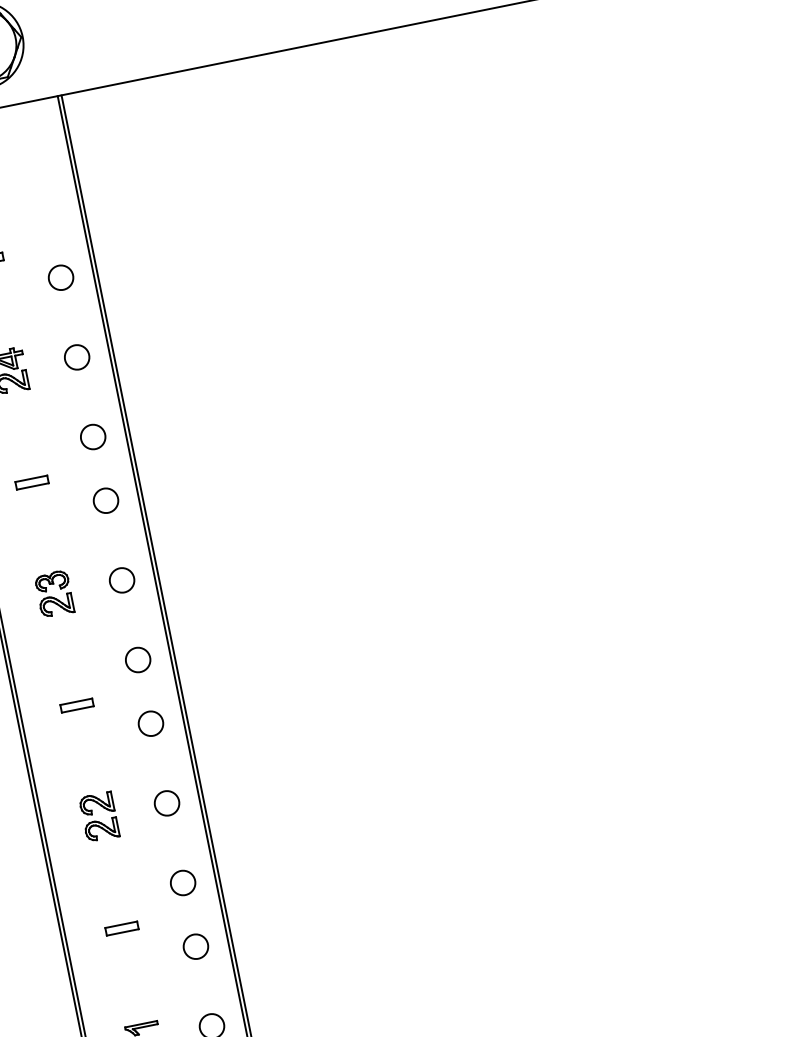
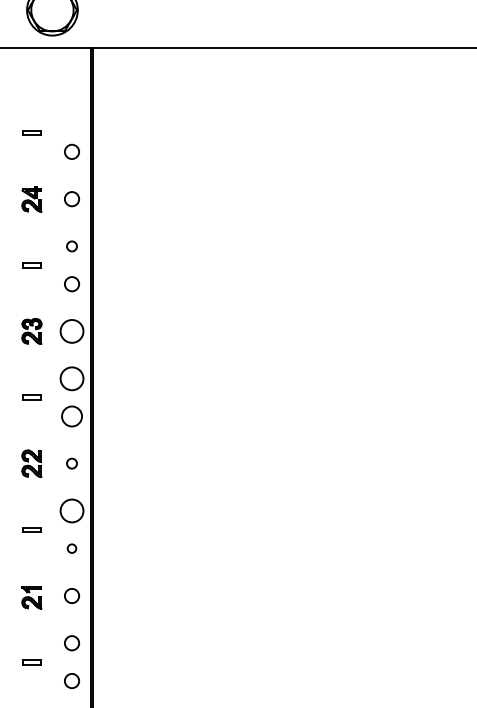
circle: (92, 437) -> (71, 246), size x0.7
circle: (121, 580) -> (71, 331), size x1.6
circle: (137, 659) -> (71, 378), size x1.6
circle: (150, 723) -> (71, 416), size x1.4
circle: (166, 803) -> (71, 463), size x0.7
circle: (182, 882) -> (71, 510), size x1.6
circle: (194, 946) -> (71, 548), size x0.6

